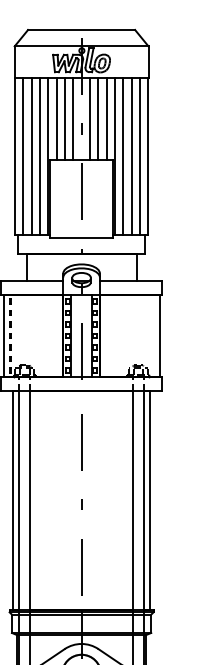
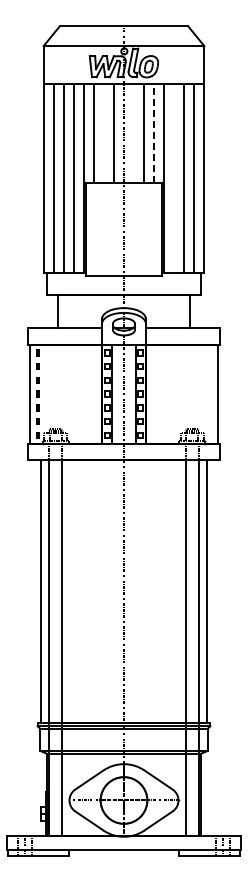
line: (64, 119) -> (103, 133), removed
line: (90, 119) -> (134, 133), removed
line: (106, 119) -> (154, 133), solid -> dashed
line: (123, 156) -> (174, 178), removed

